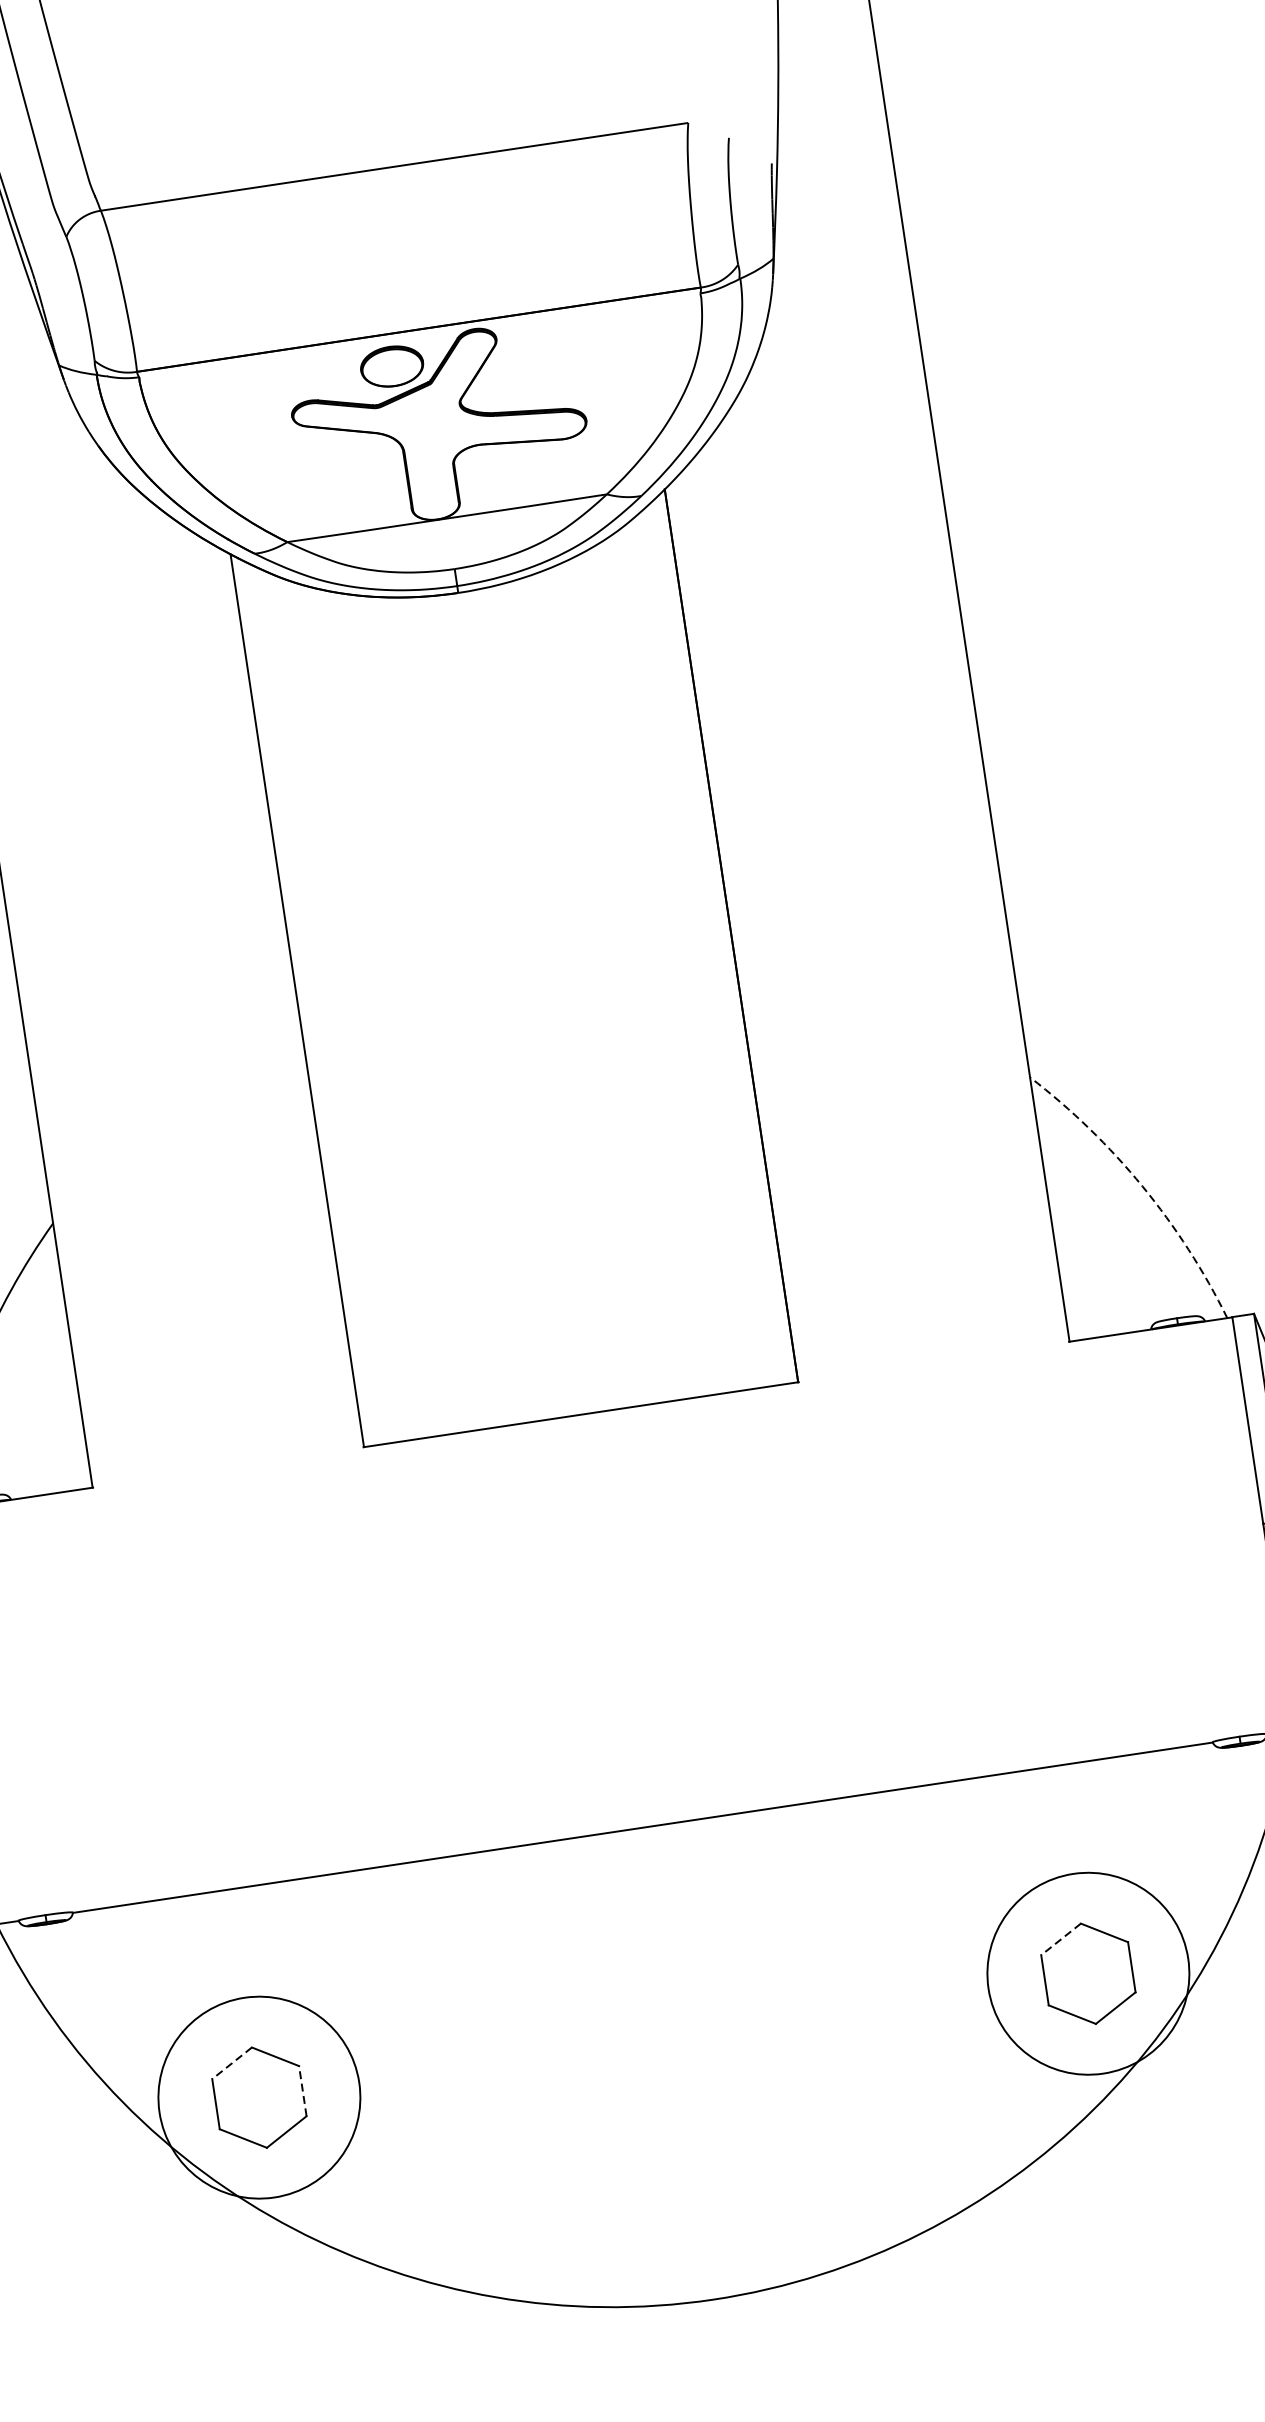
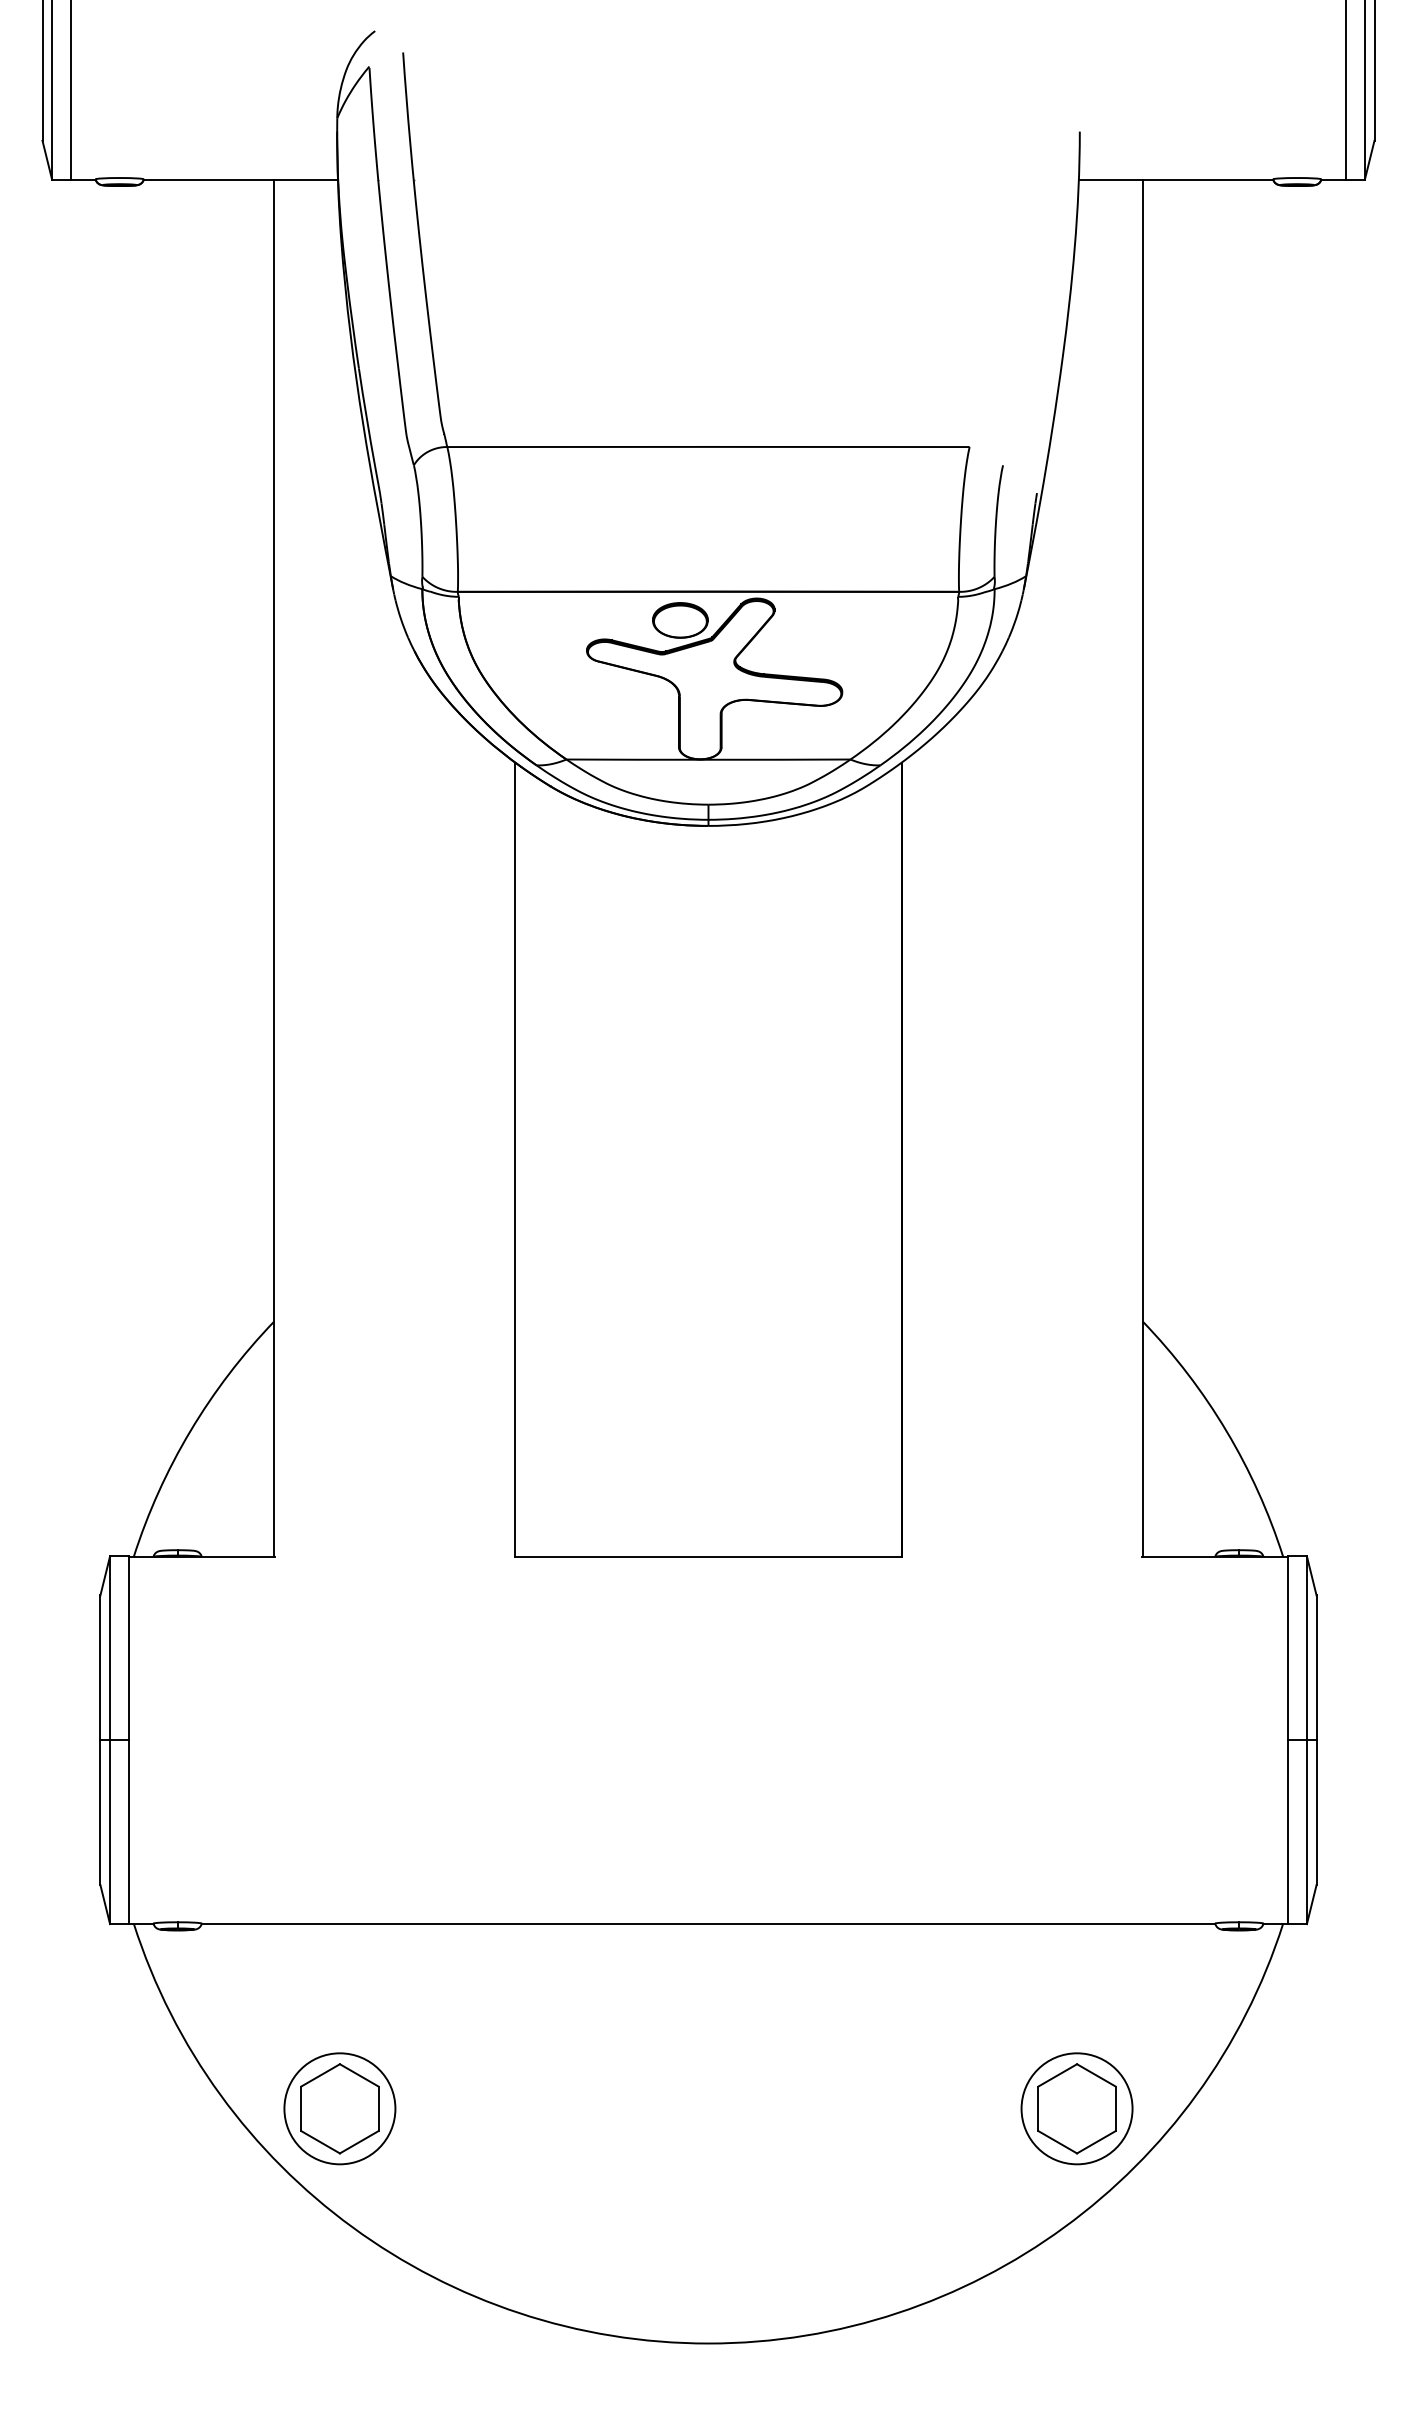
arc: (1142, 1186) -> (1226, 1431), dashed -> solid
line: (1060, 1939) -> (1057, 2075), dashed -> solid
circle: (1087, 1973) -> (1076, 2108), size x0.62
line: (231, 2063) -> (320, 2075), dashed -> solid
line: (302, 2090) -> (378, 2108), dashed -> solid
circle: (258, 2097) -> (339, 2108), size x0.62

